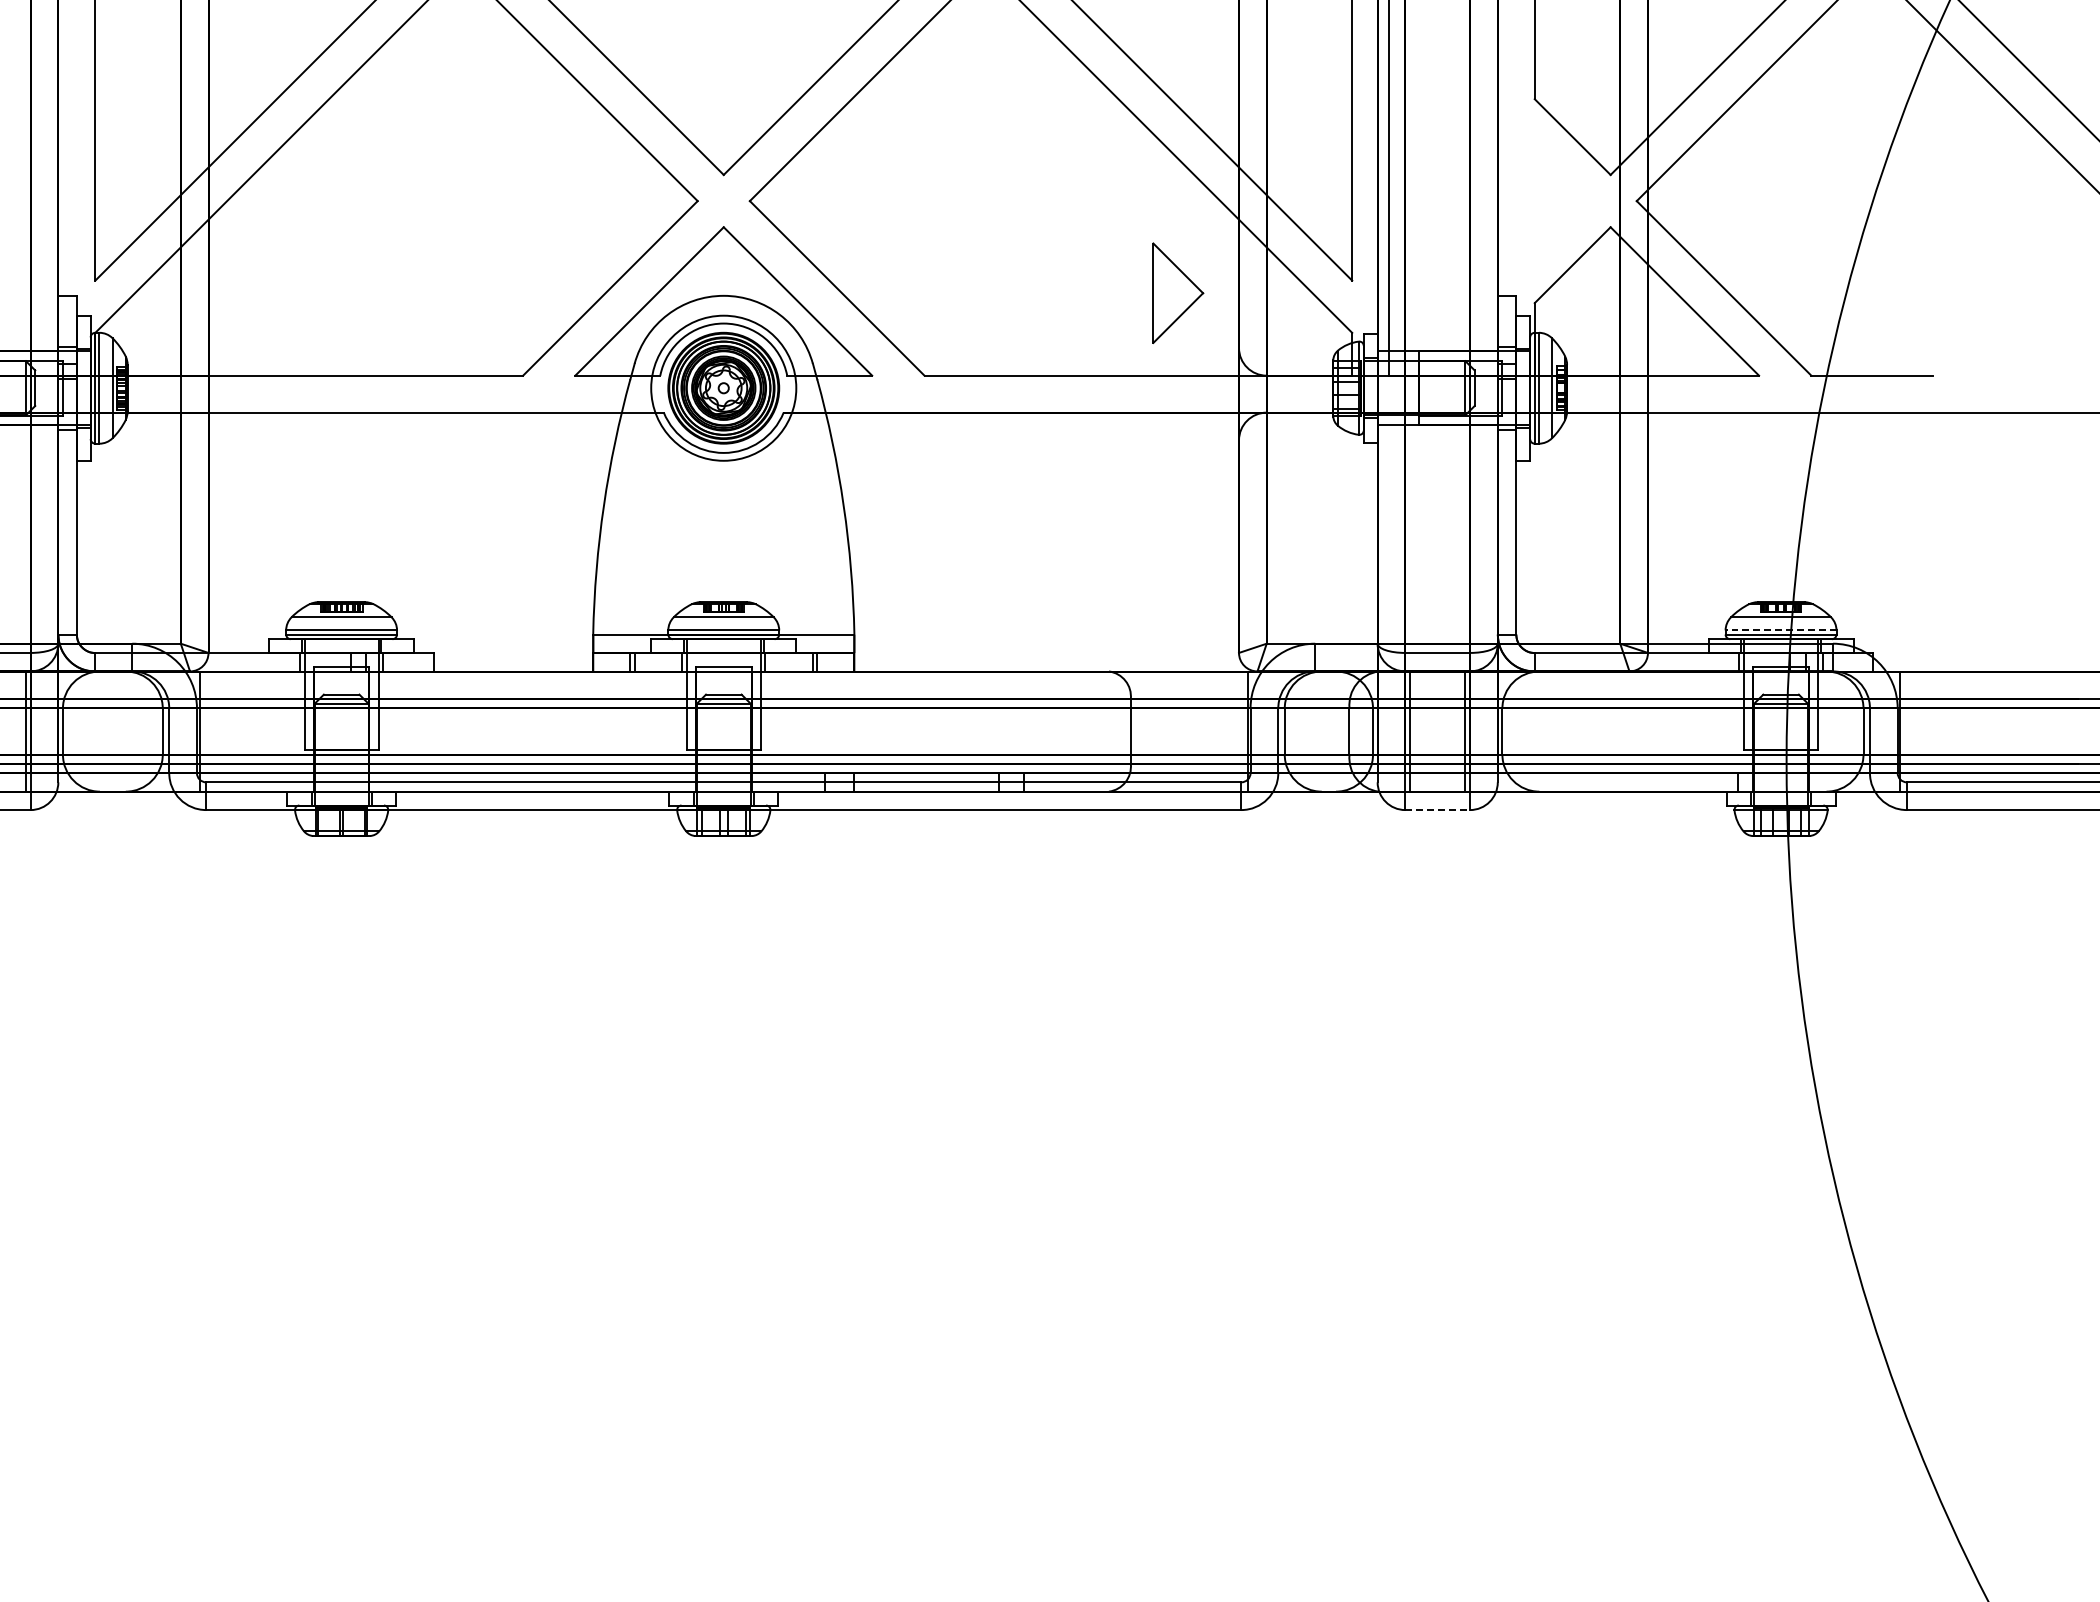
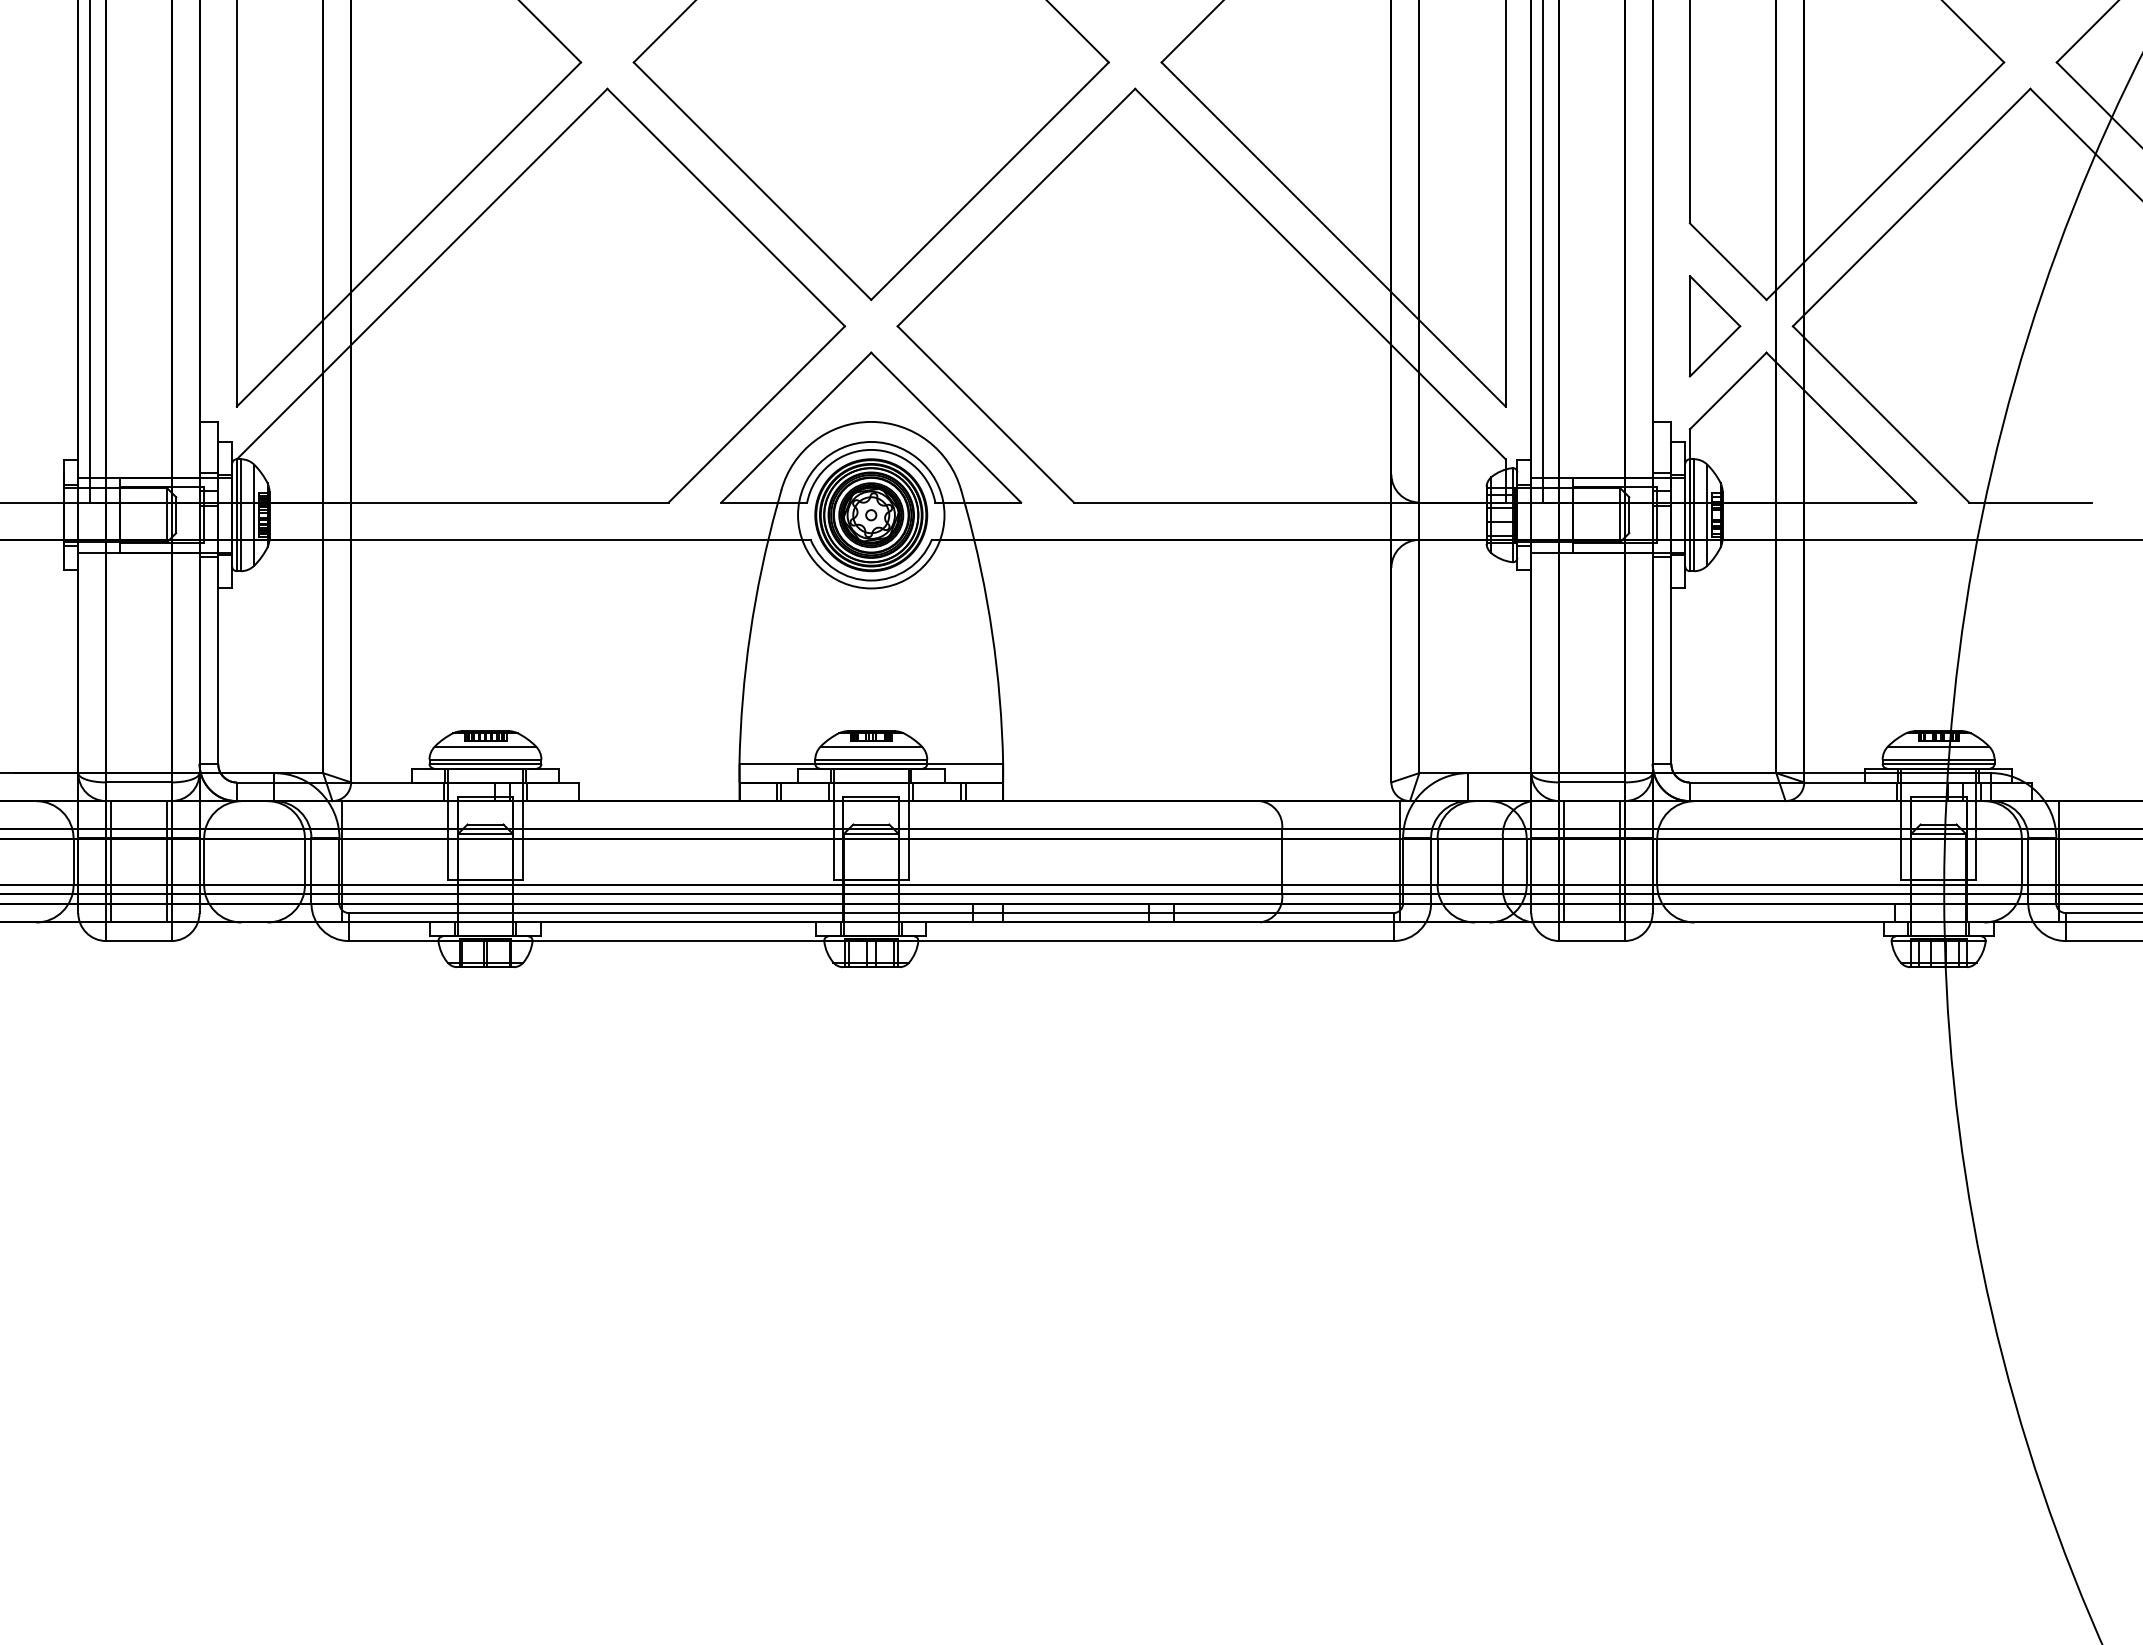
part: (1177, 293) -> (1714, 326), moved
line: (1780, 630) -> (1938, 759), dashed -> solid
line: (1437, 810) -> (1591, 941), dashed -> solid

